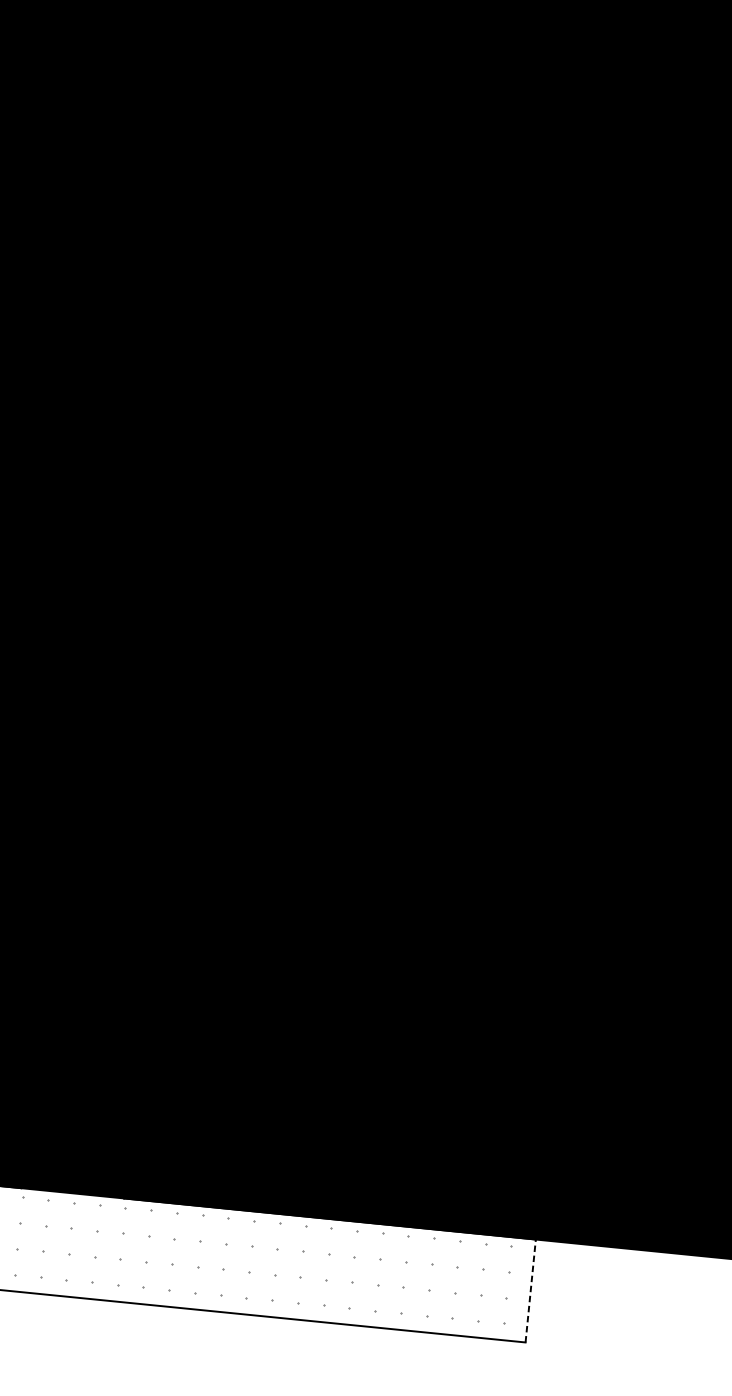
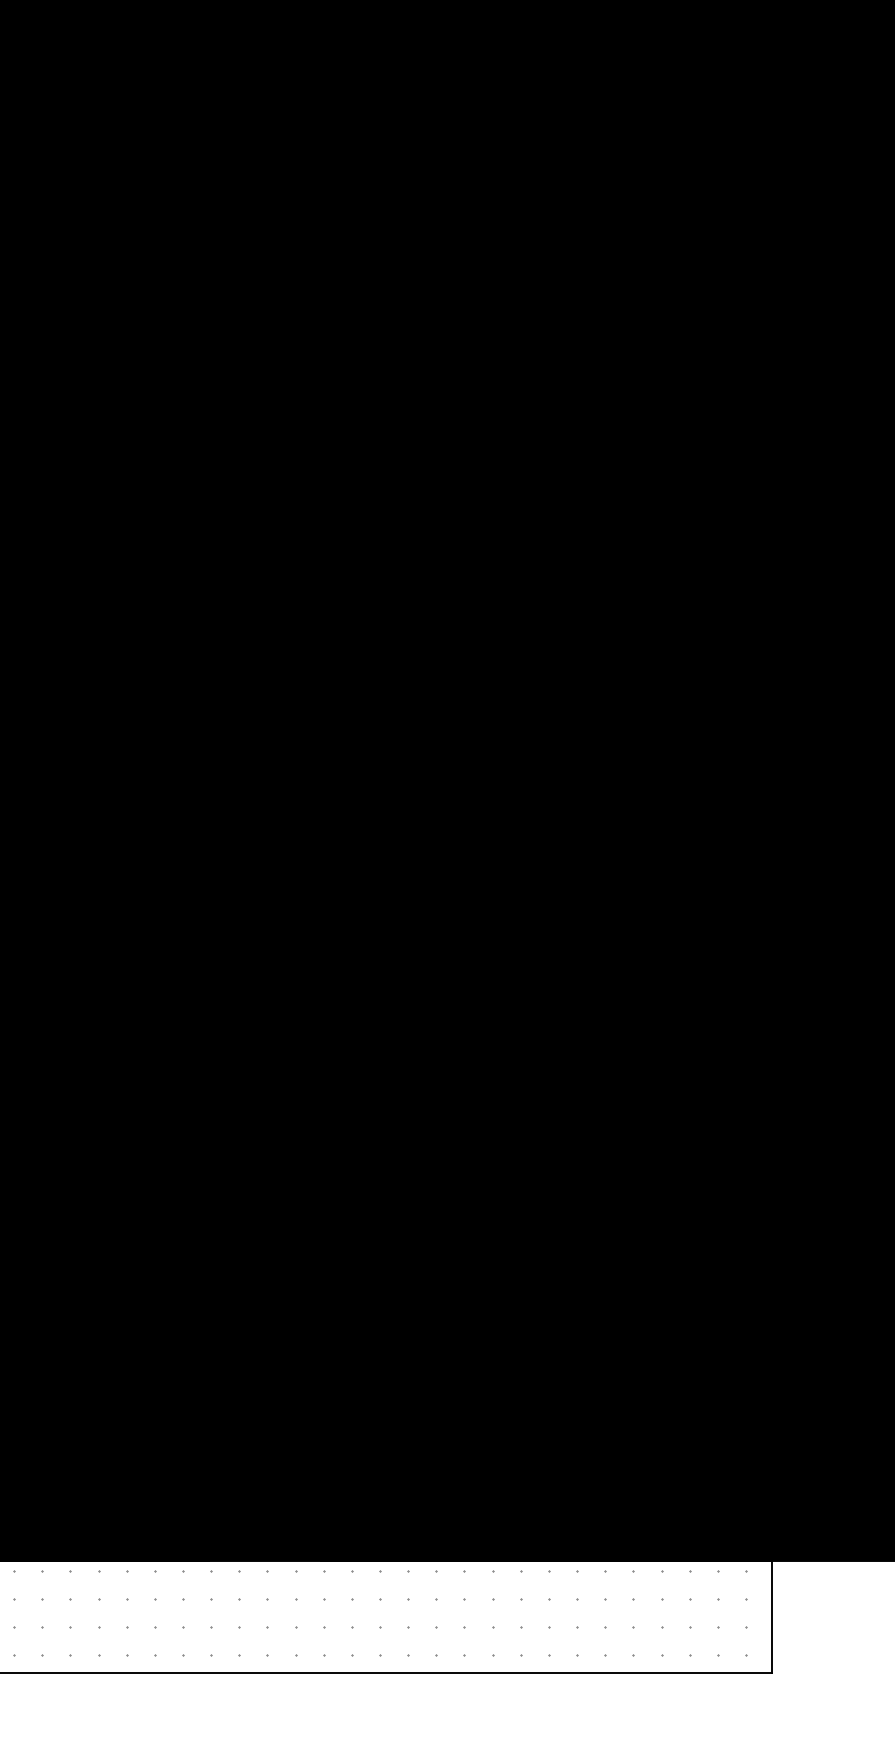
line: (530, 1290) -> (771, 1616), dashed -> solid

